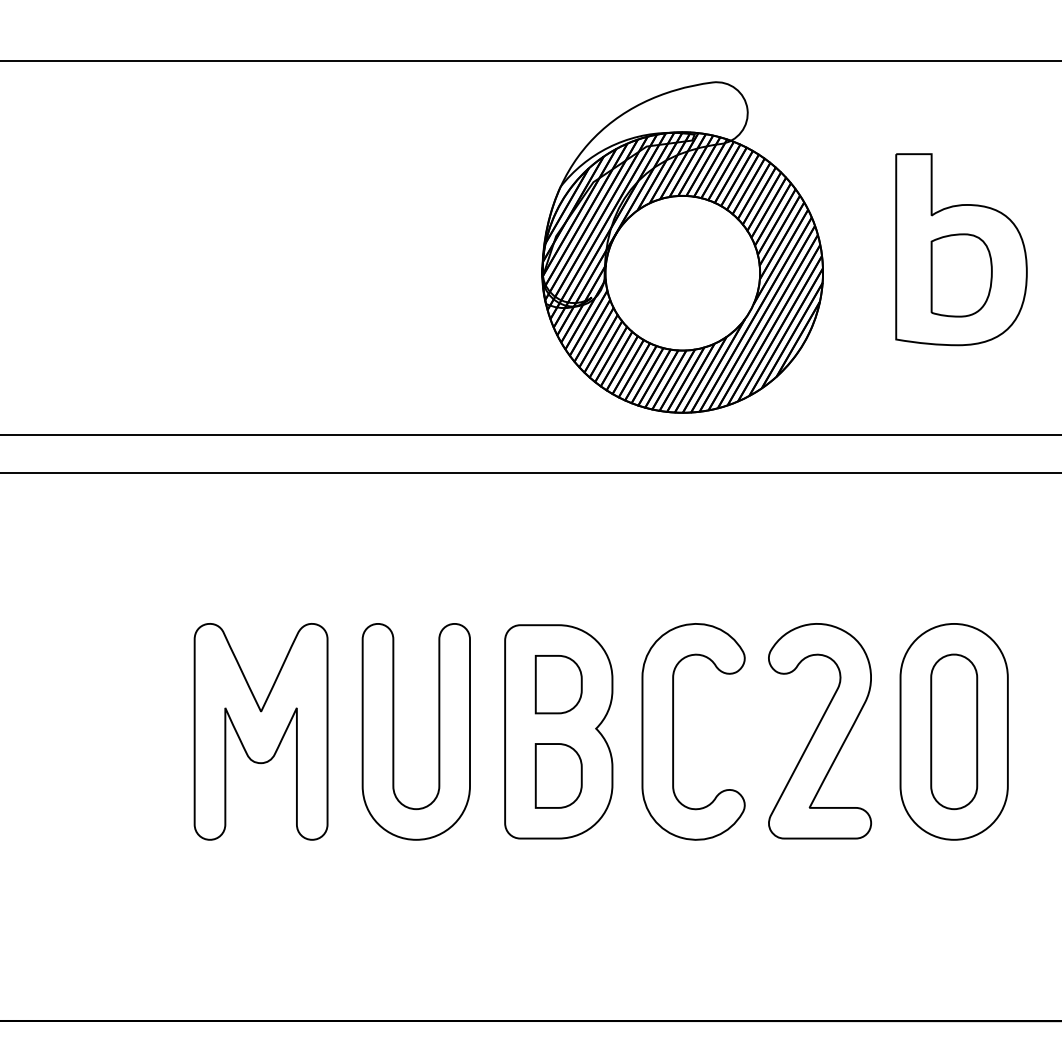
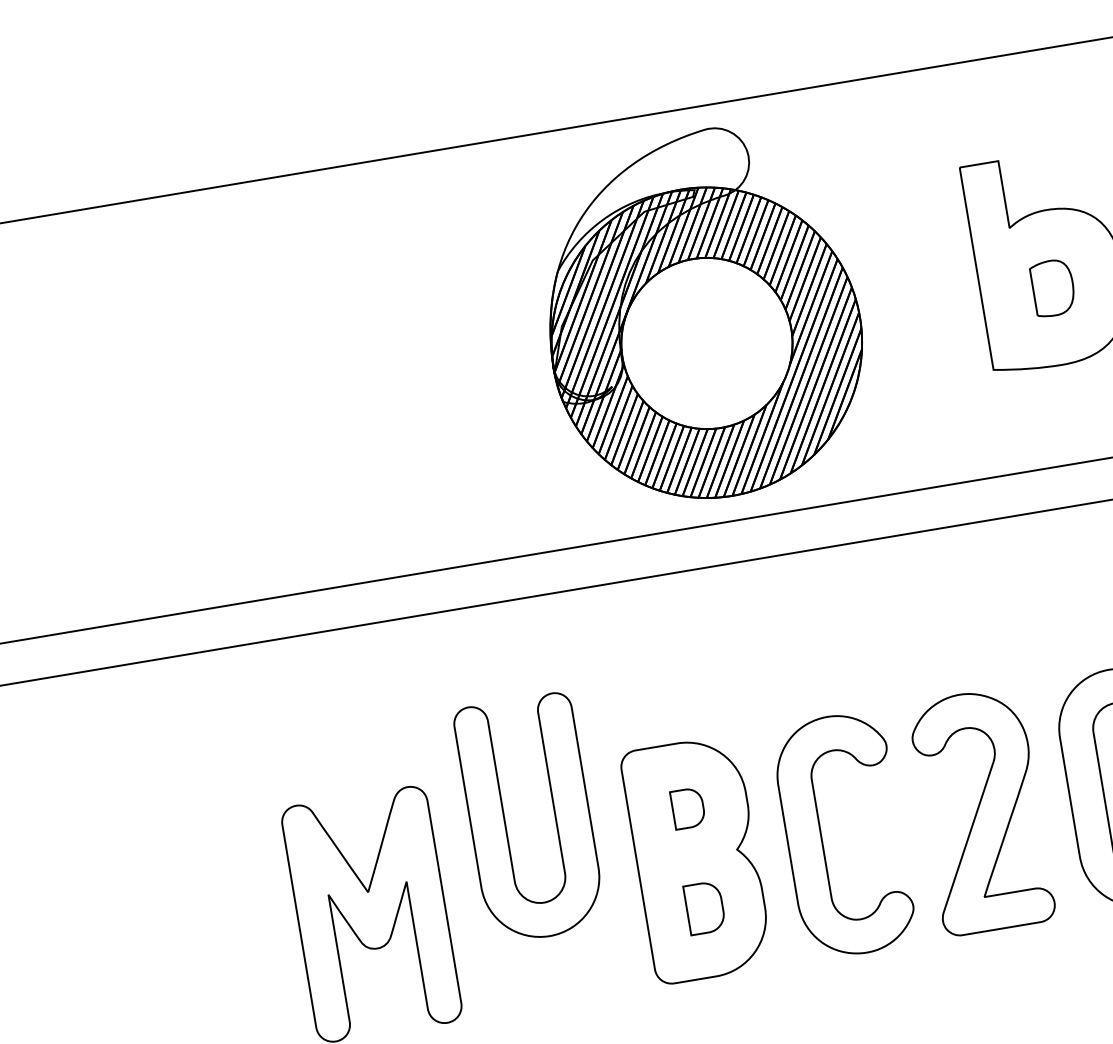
part: (682, 247) -> (701, 315), moved
part: (961, 275) -> (1053, 288), size x0.6
part: (558, 684) -> (687, 808), size x0.6
part: (394, 731) -> (506, 821), moved
part: (558, 775) -> (704, 907), size x0.7

